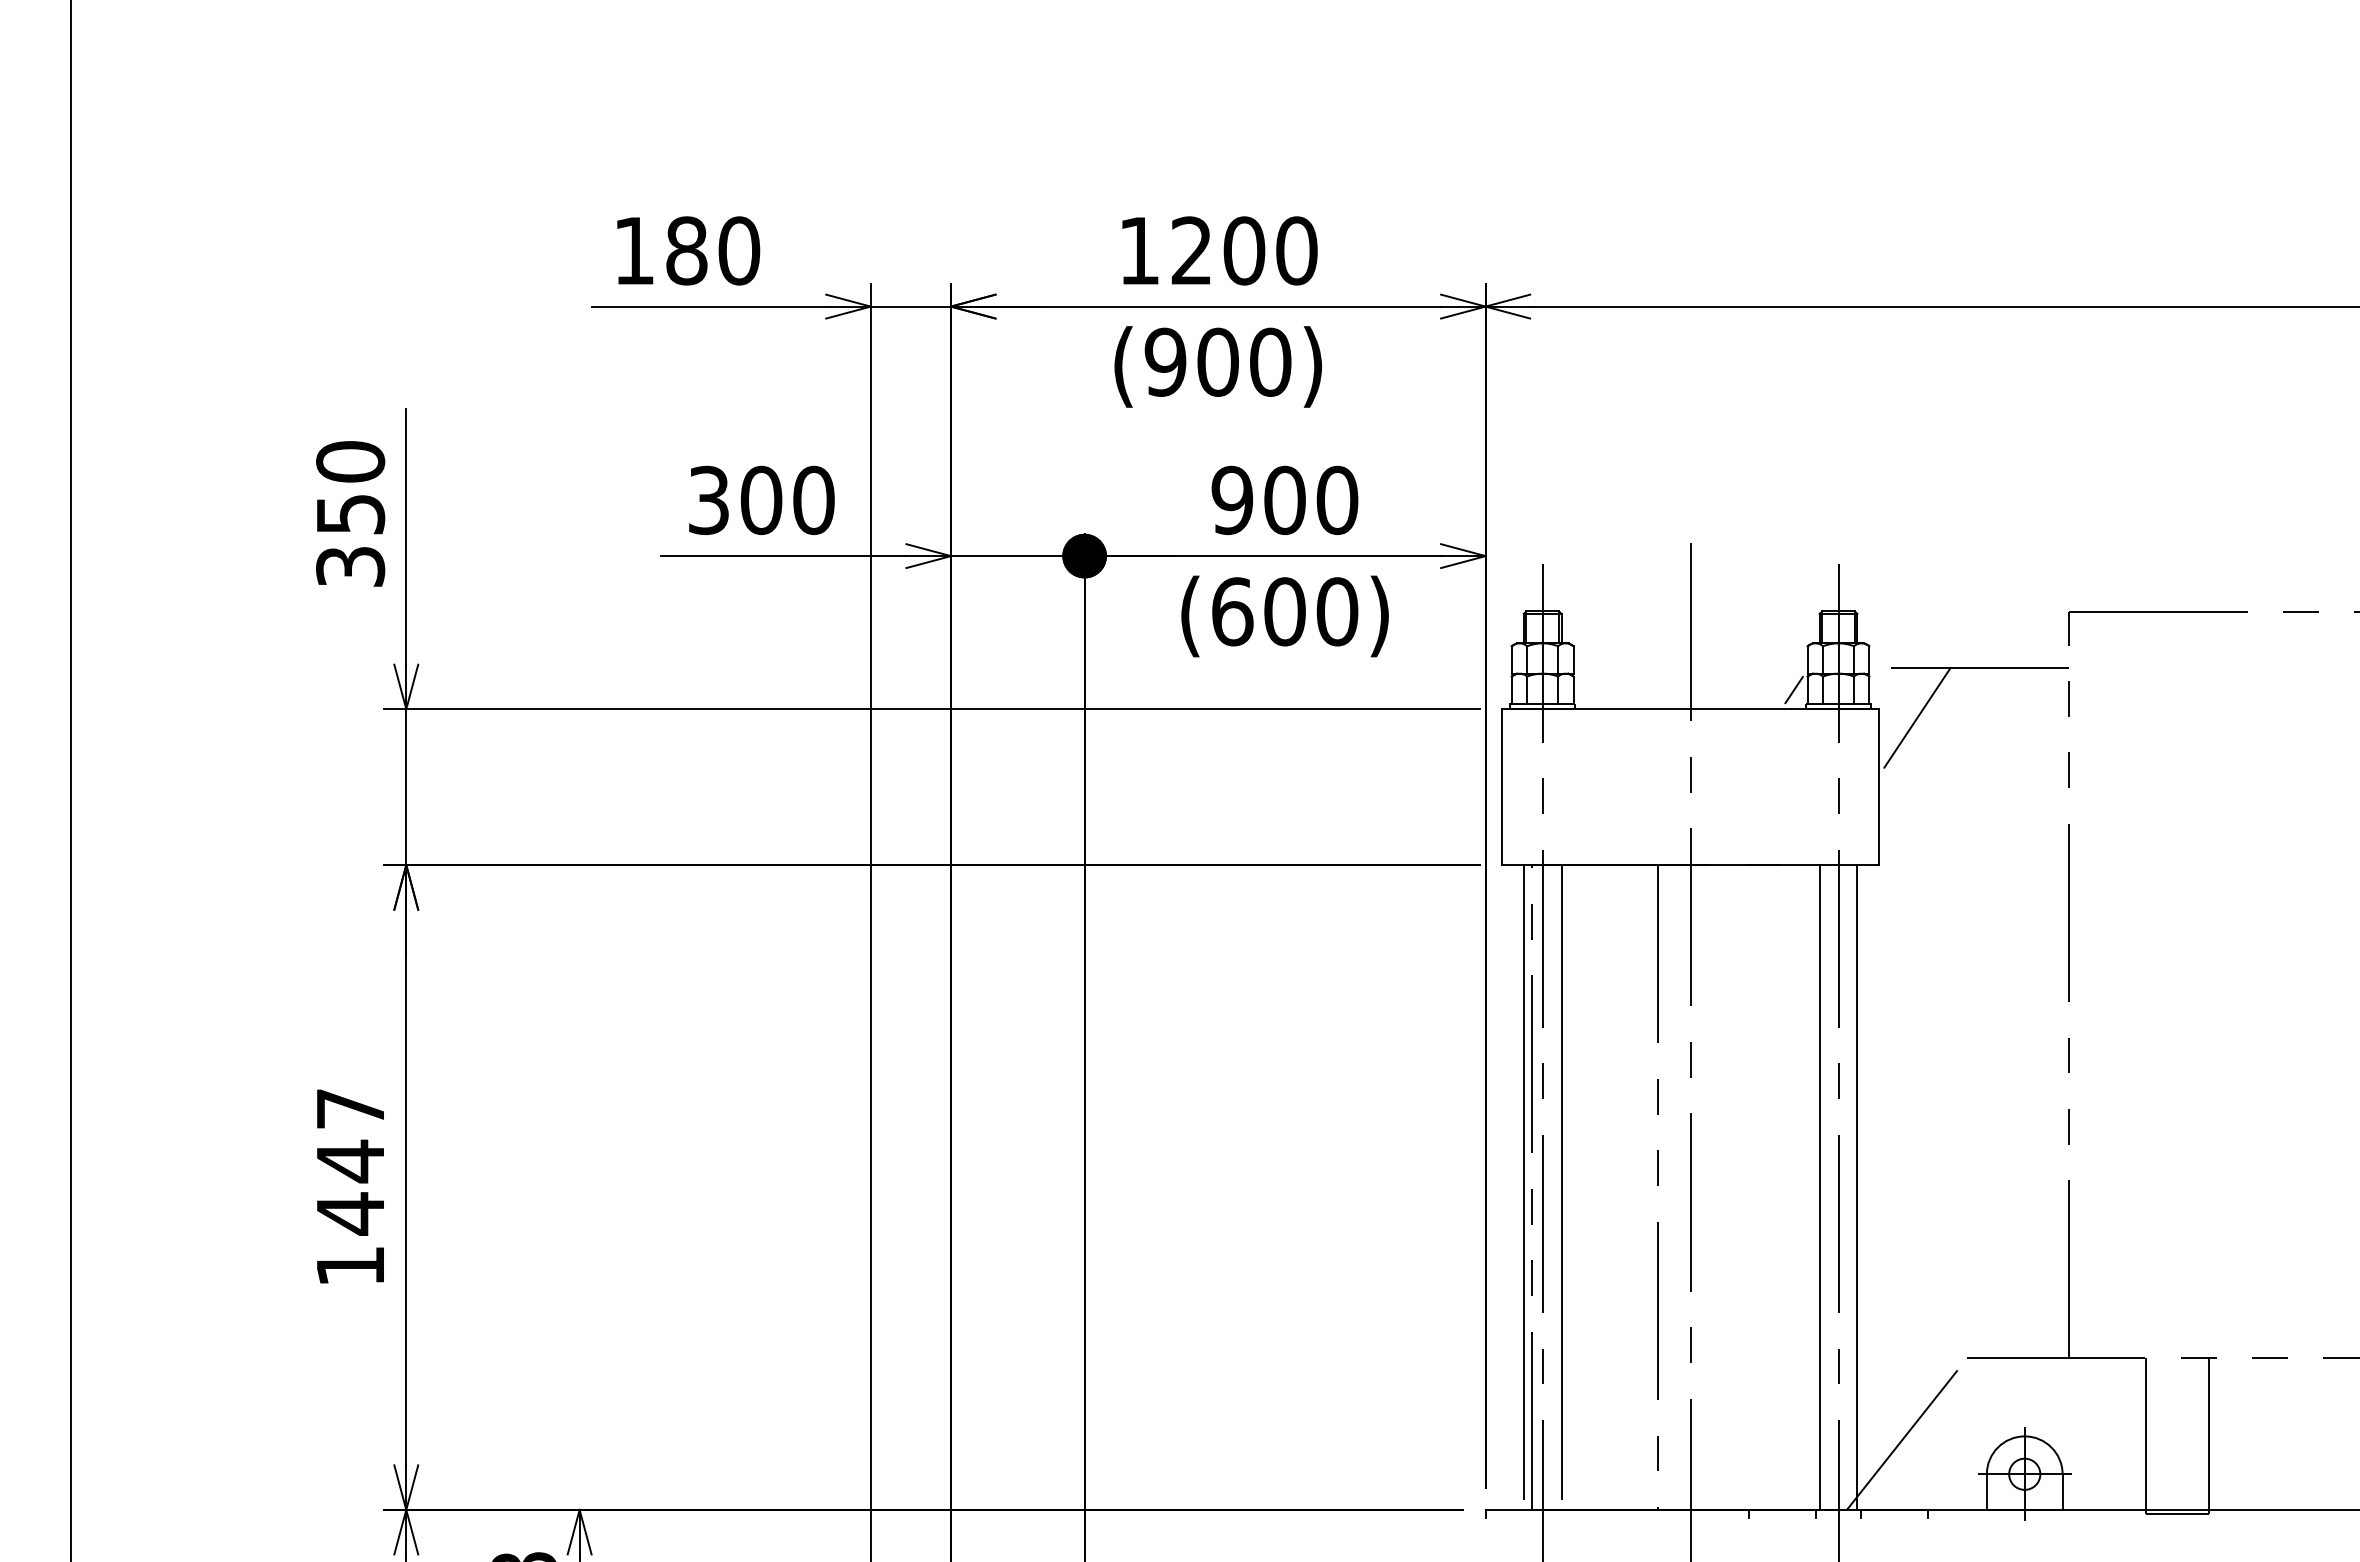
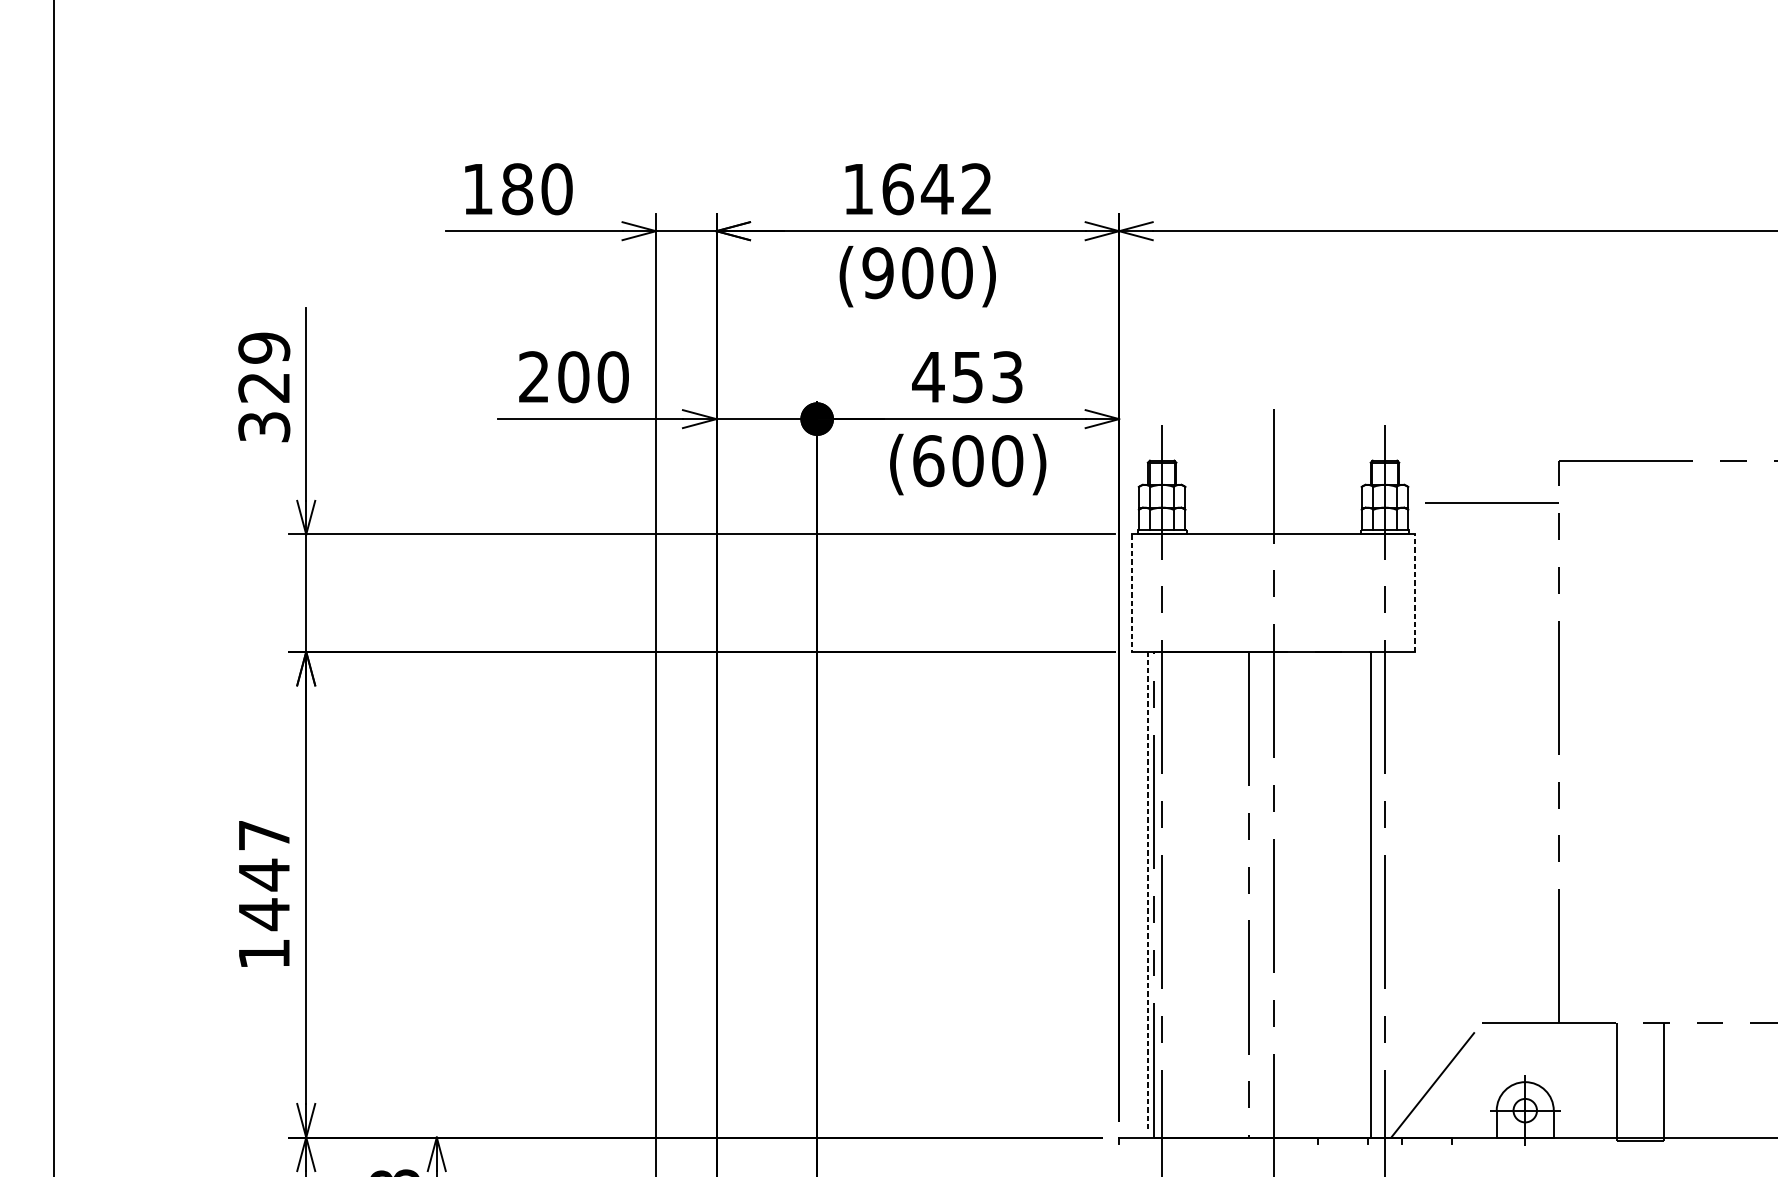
text: (1244, 250) -> (937, 188), 1200 -> 1642
text: (350, 487) -> (264, 367), 350 -> 329
text: (708, 500) -> (533, 377), 300 -> 200
text: (1284, 500) -> (967, 377), 900 -> 453
line: (1793, 689) -> (1351, 519), removed
line: (1916, 717) -> (1443, 540), removed
line: (1502, 787) -> (1131, 593), solid -> dashed
line: (1878, 787) -> (1415, 593), solid -> dashed
line: (1523, 1181) -> (1147, 890), solid -> dashed
line: (1561, 1181) -> (1176, 890), removed
line: (1857, 1187) -> (1399, 894), removed

